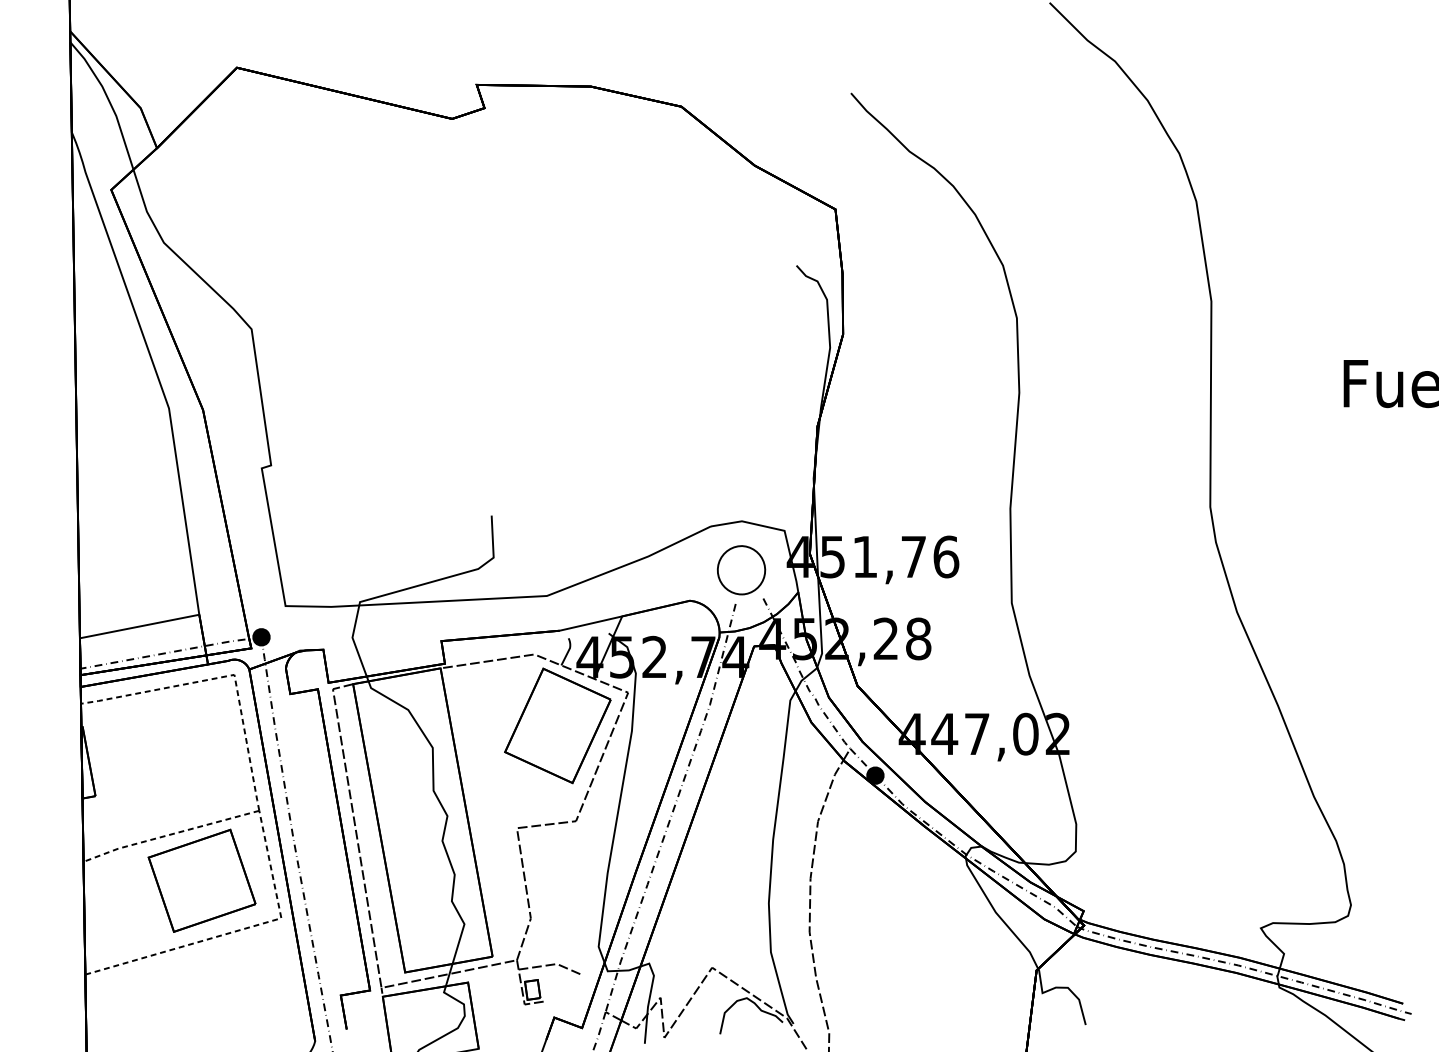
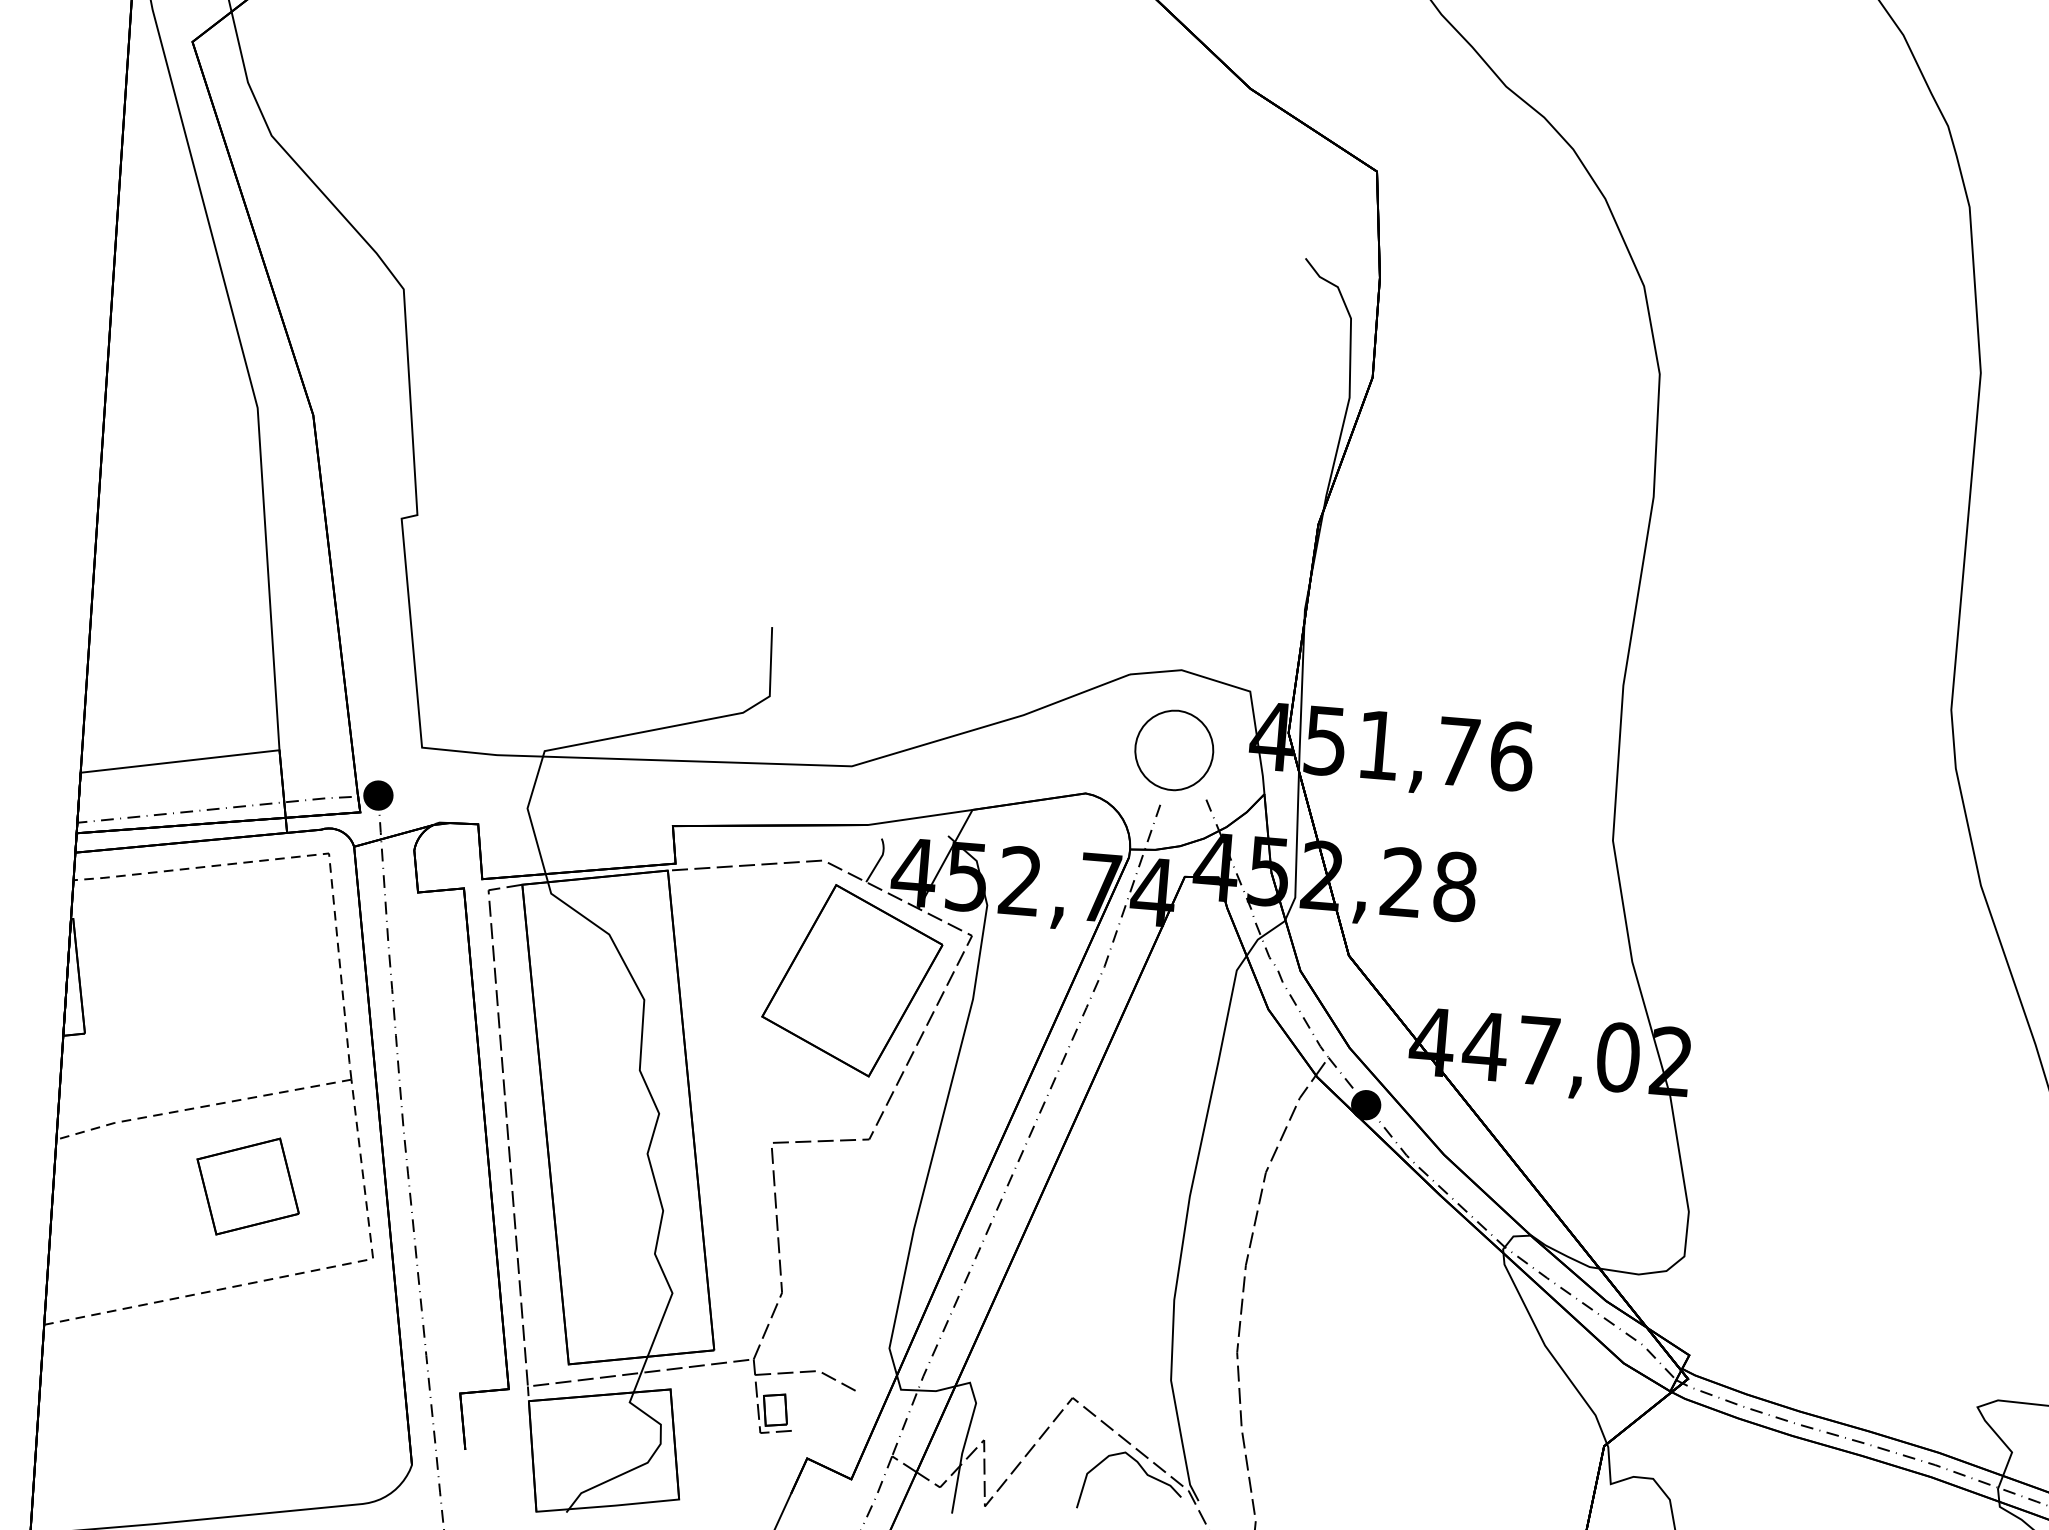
part: (201, 880) -> (247, 1186), size x0.6

